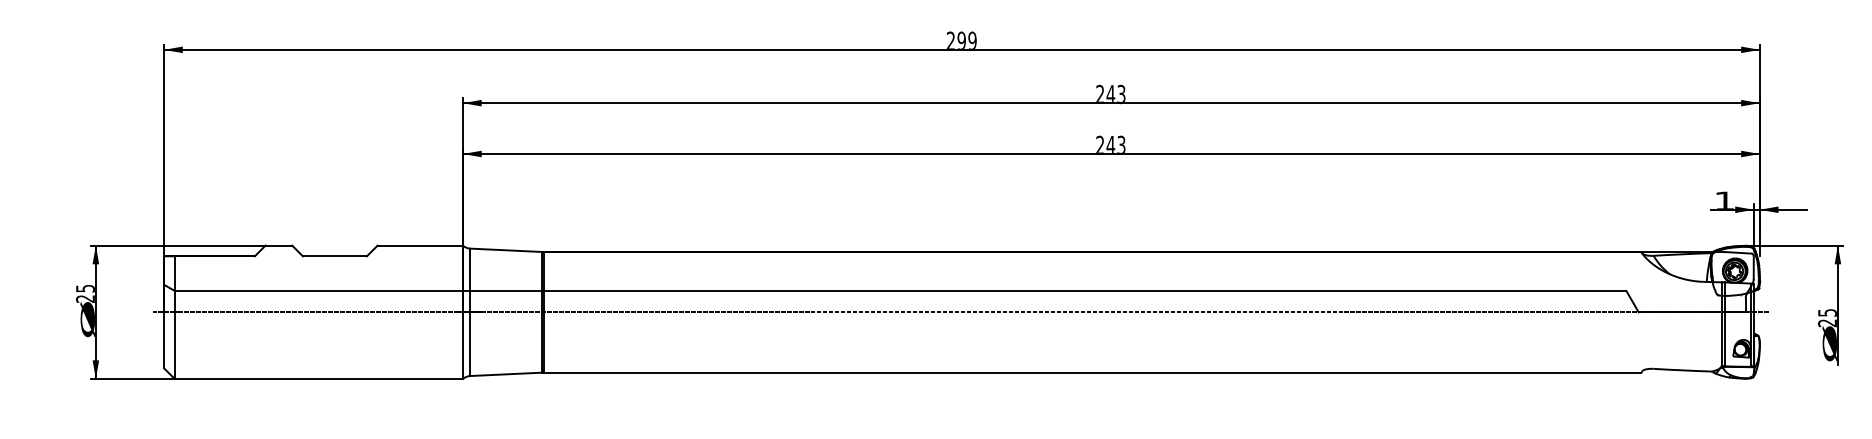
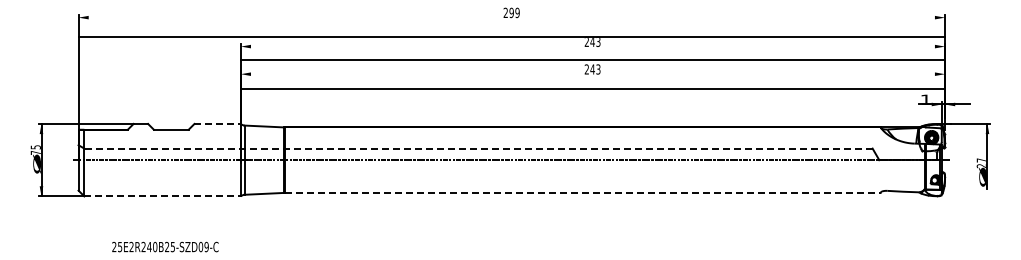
line: (961, 49) -> (511, 36), moved
line: (1110, 102) -> (592, 59), moved
line: (1110, 154) -> (592, 89), moved
line: (421, 244) -> (218, 123), solid -> dashed
line: (898, 290) -> (477, 148), solid -> dashed
text: (84, 298) -> (35, 152), 25 -> 75
text: (1826, 312) -> (981, 160), 25 -> 27
line: (1092, 371) -> (582, 192), solid -> dashed
line: (320, 379) -> (163, 196), solid -> dashed

